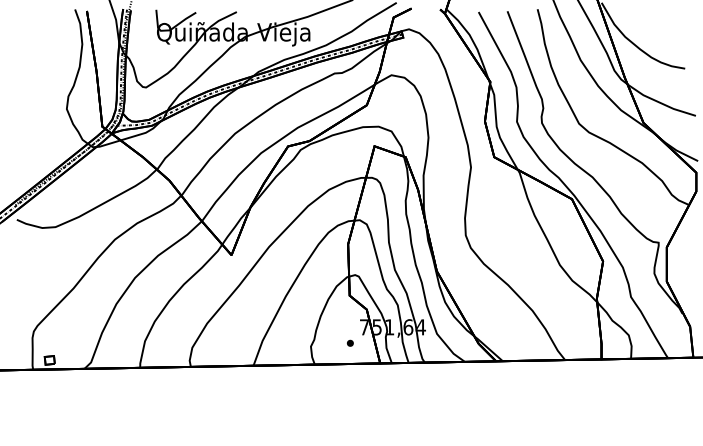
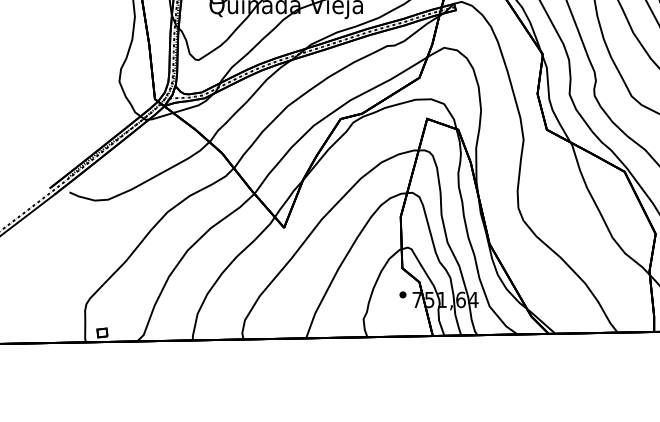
part: (349, 342) -> (402, 294), moved

